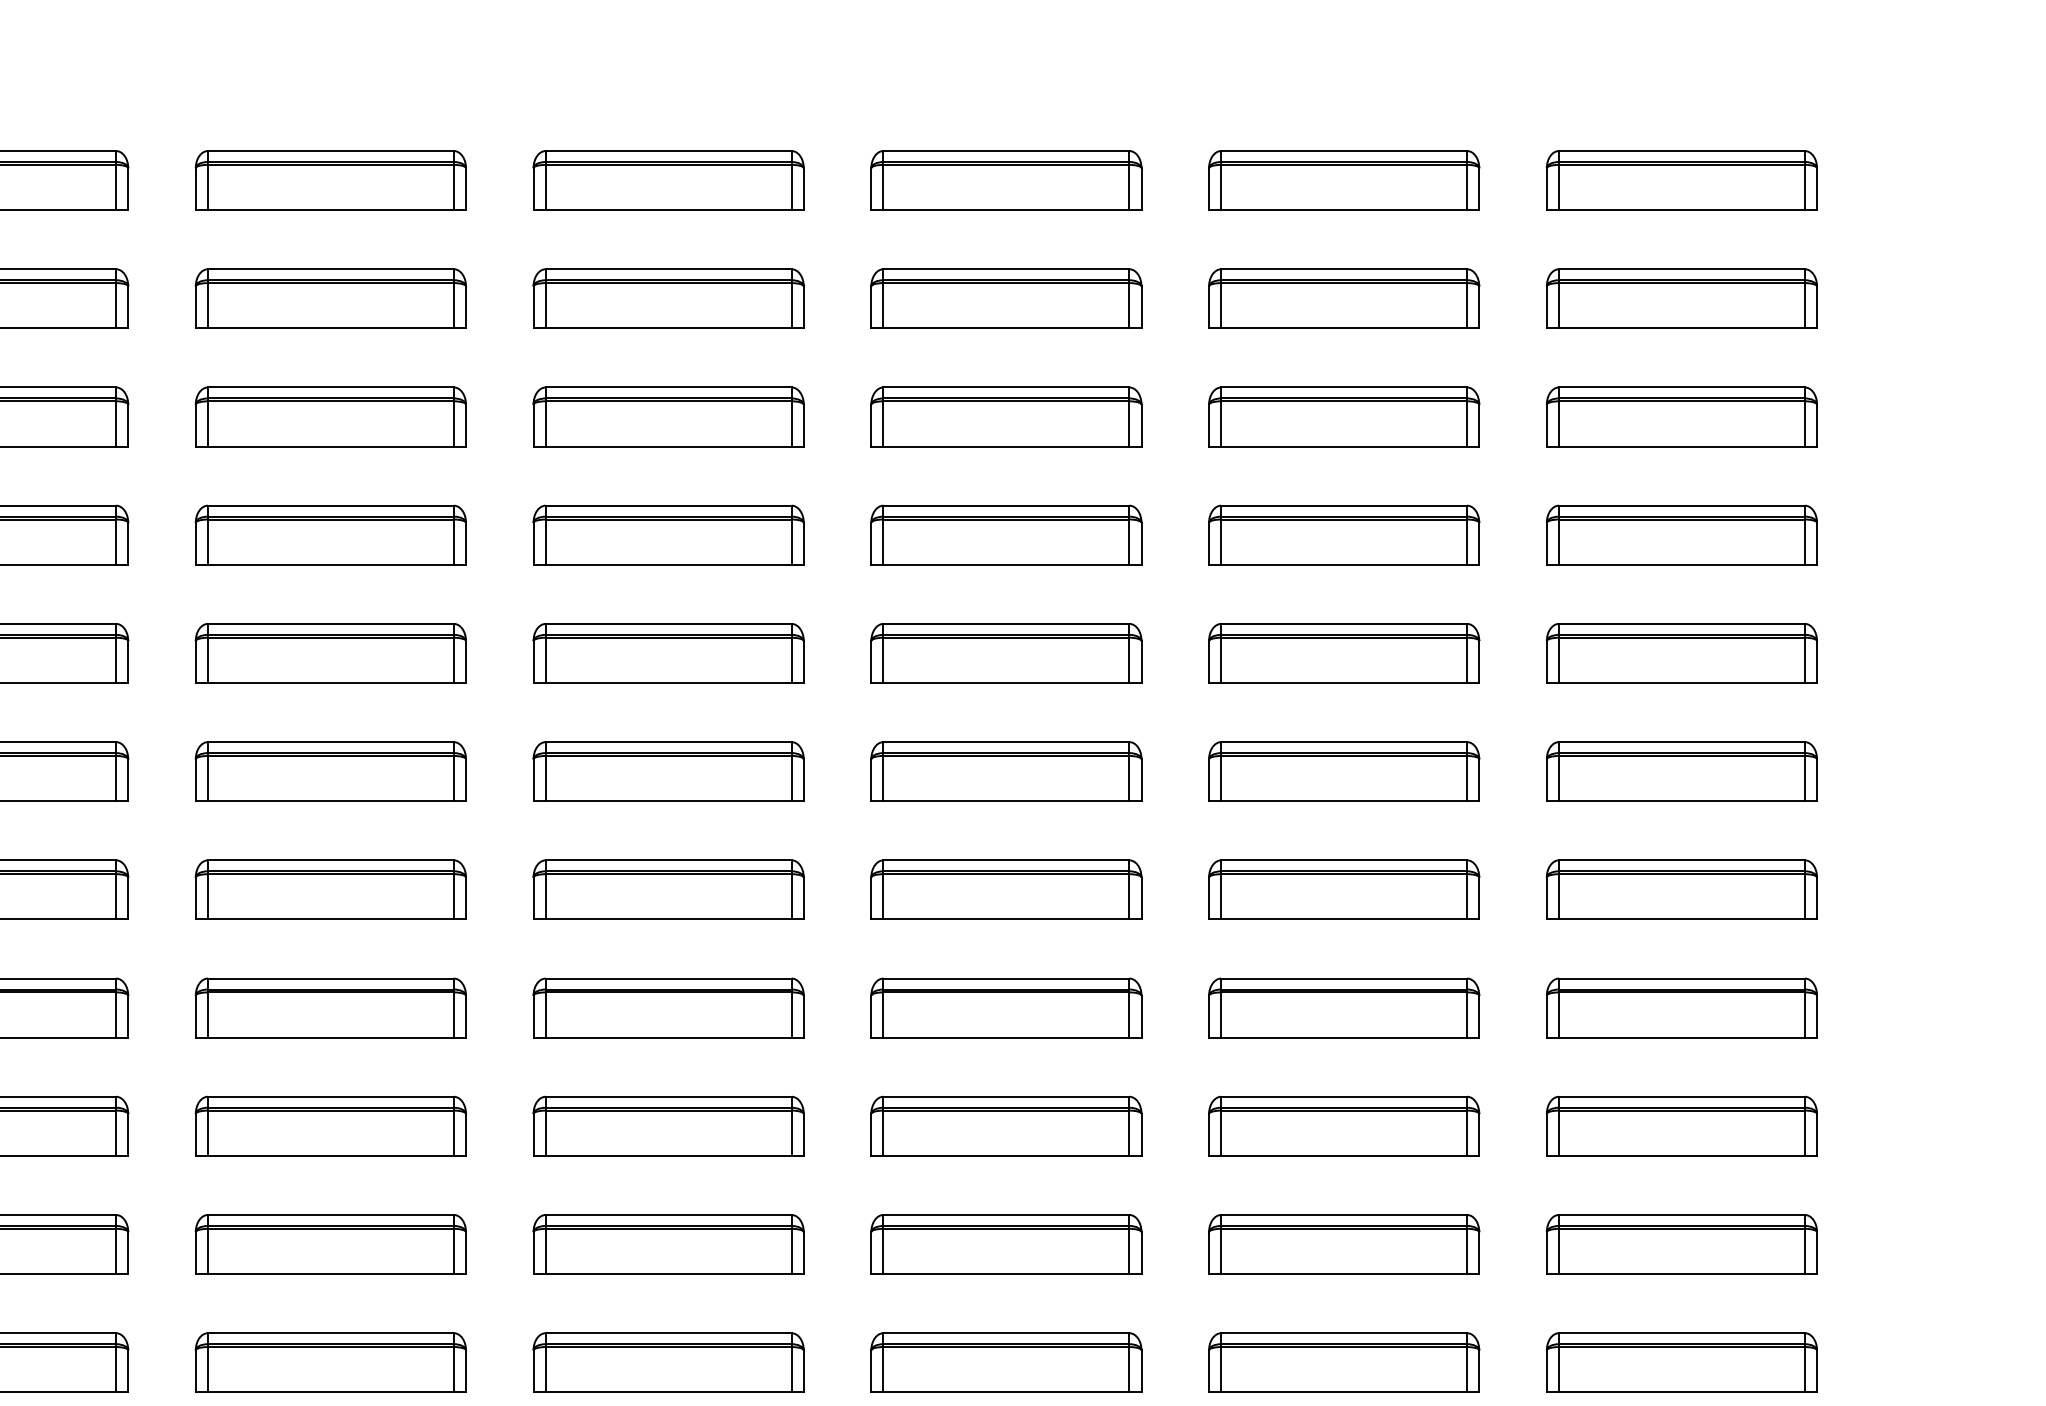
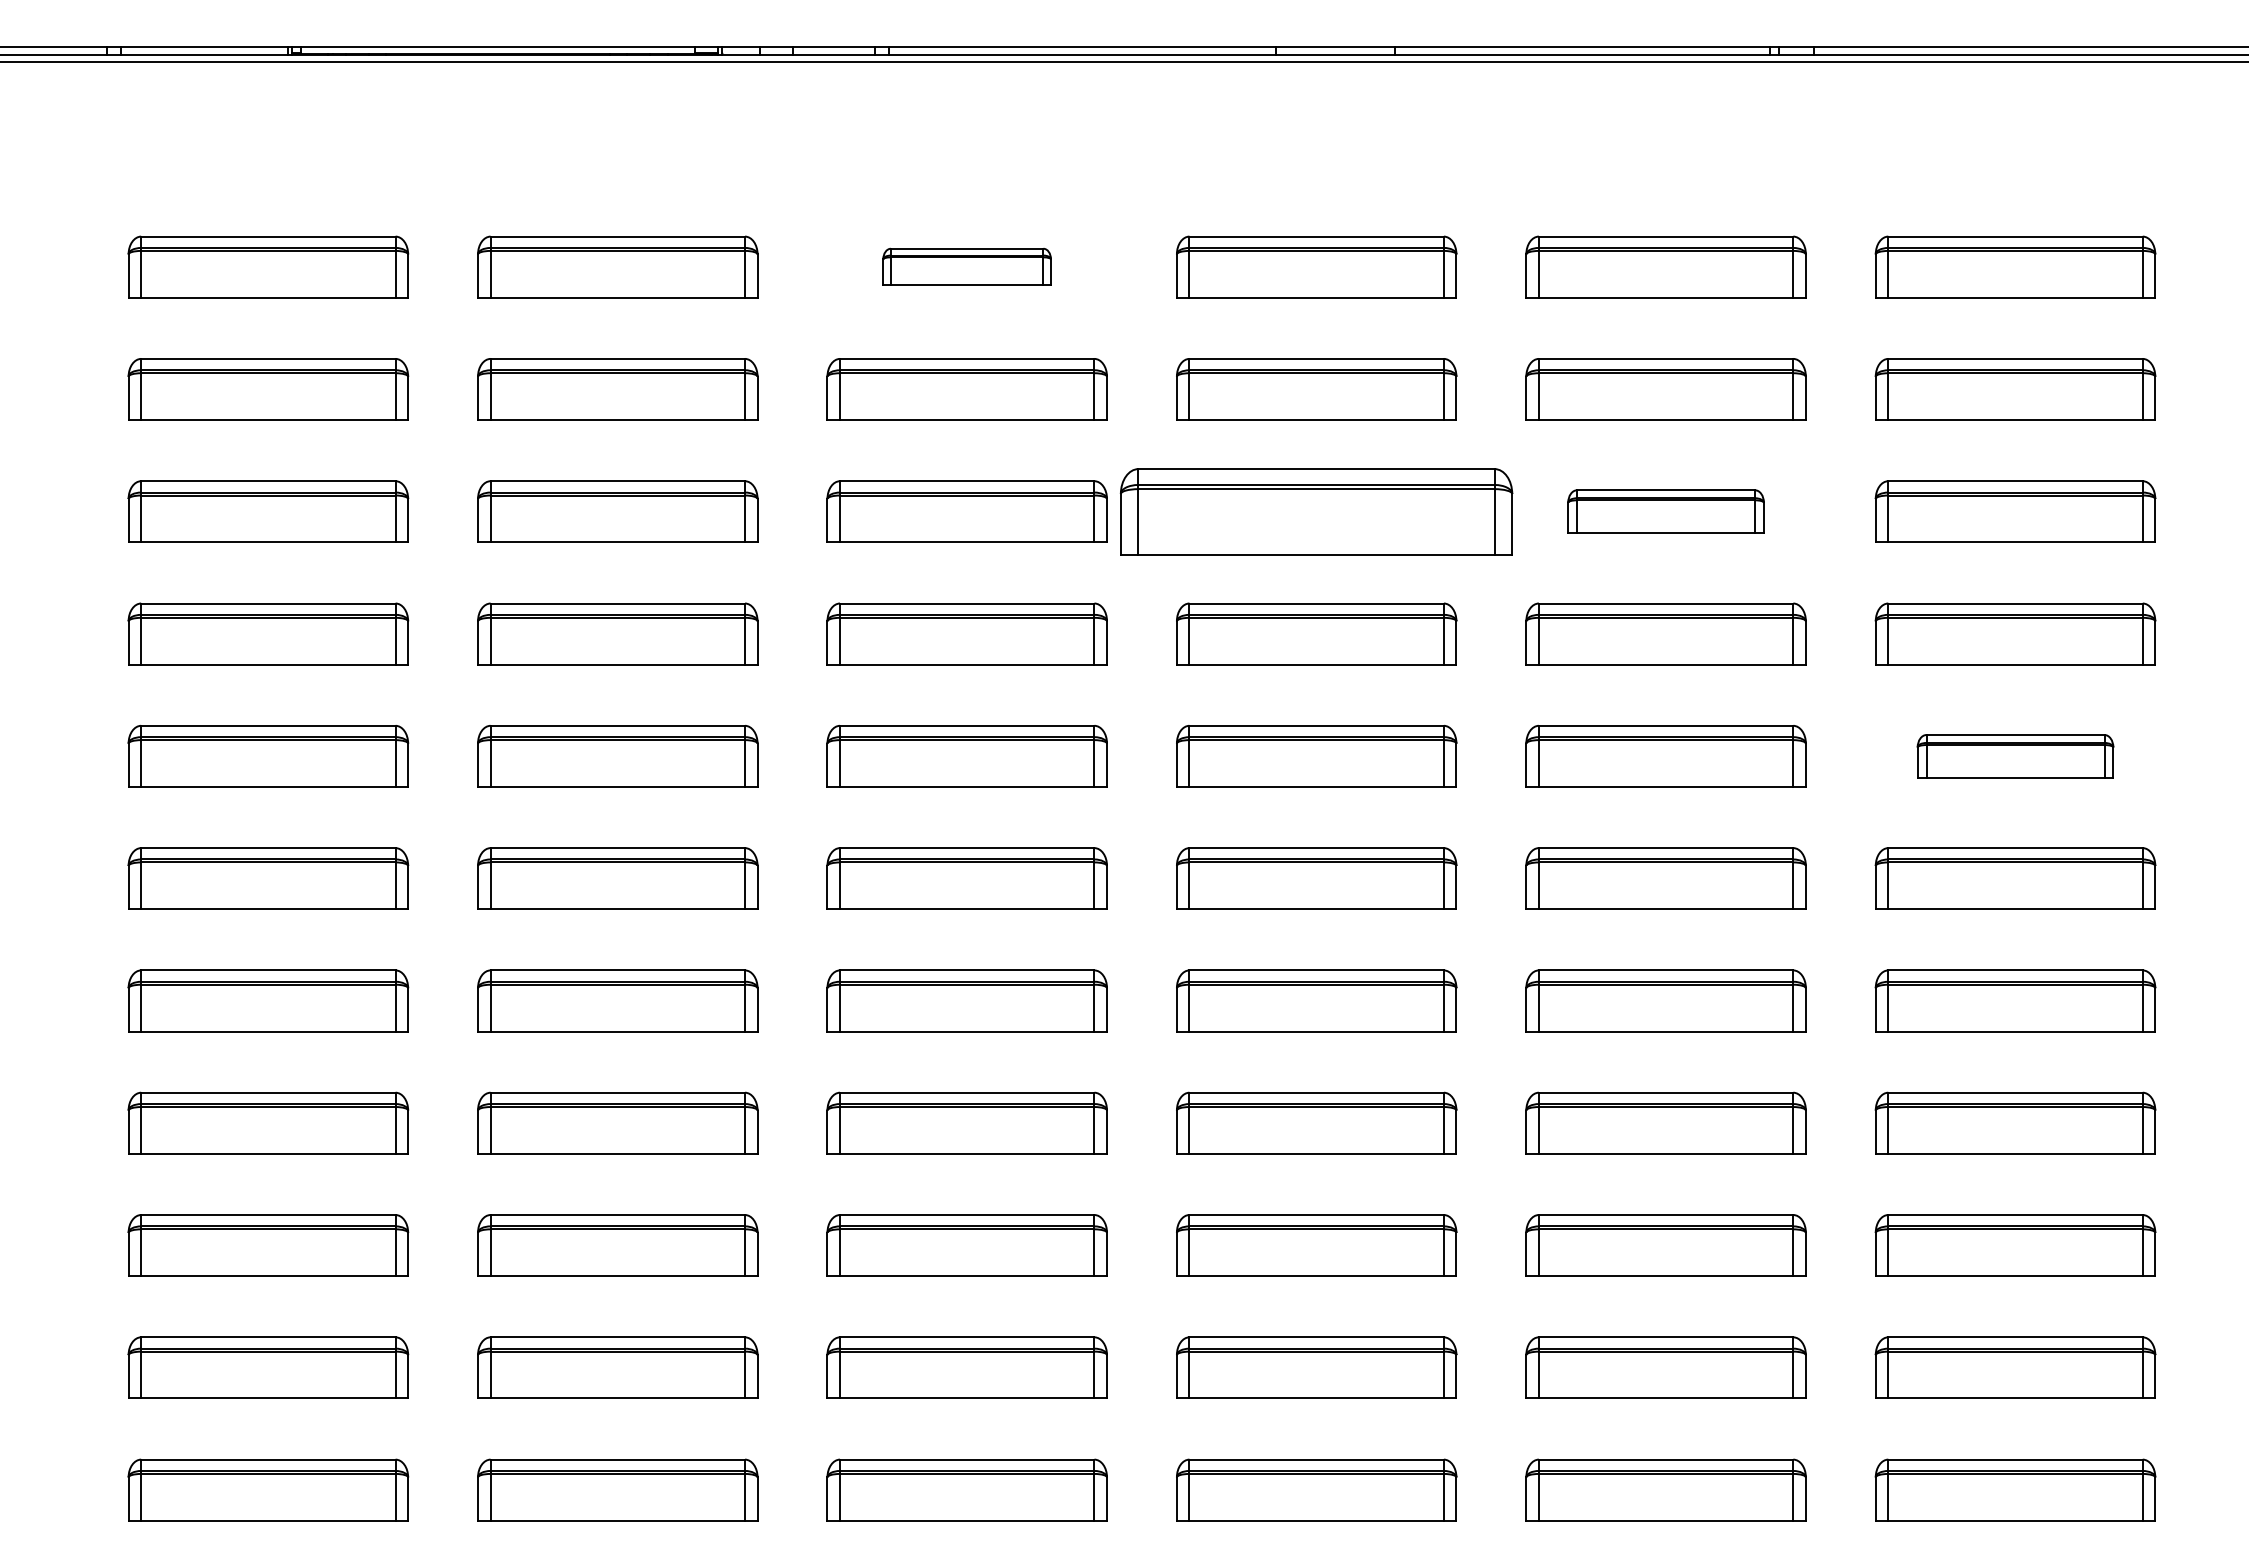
part: (667, 179) -> (966, 266), size x0.6
part: (1006, 416) -> (1316, 511), size x1.4
part: (1343, 416) -> (1665, 511), size x0.7
part: (1681, 653) -> (2015, 756), size x0.7

